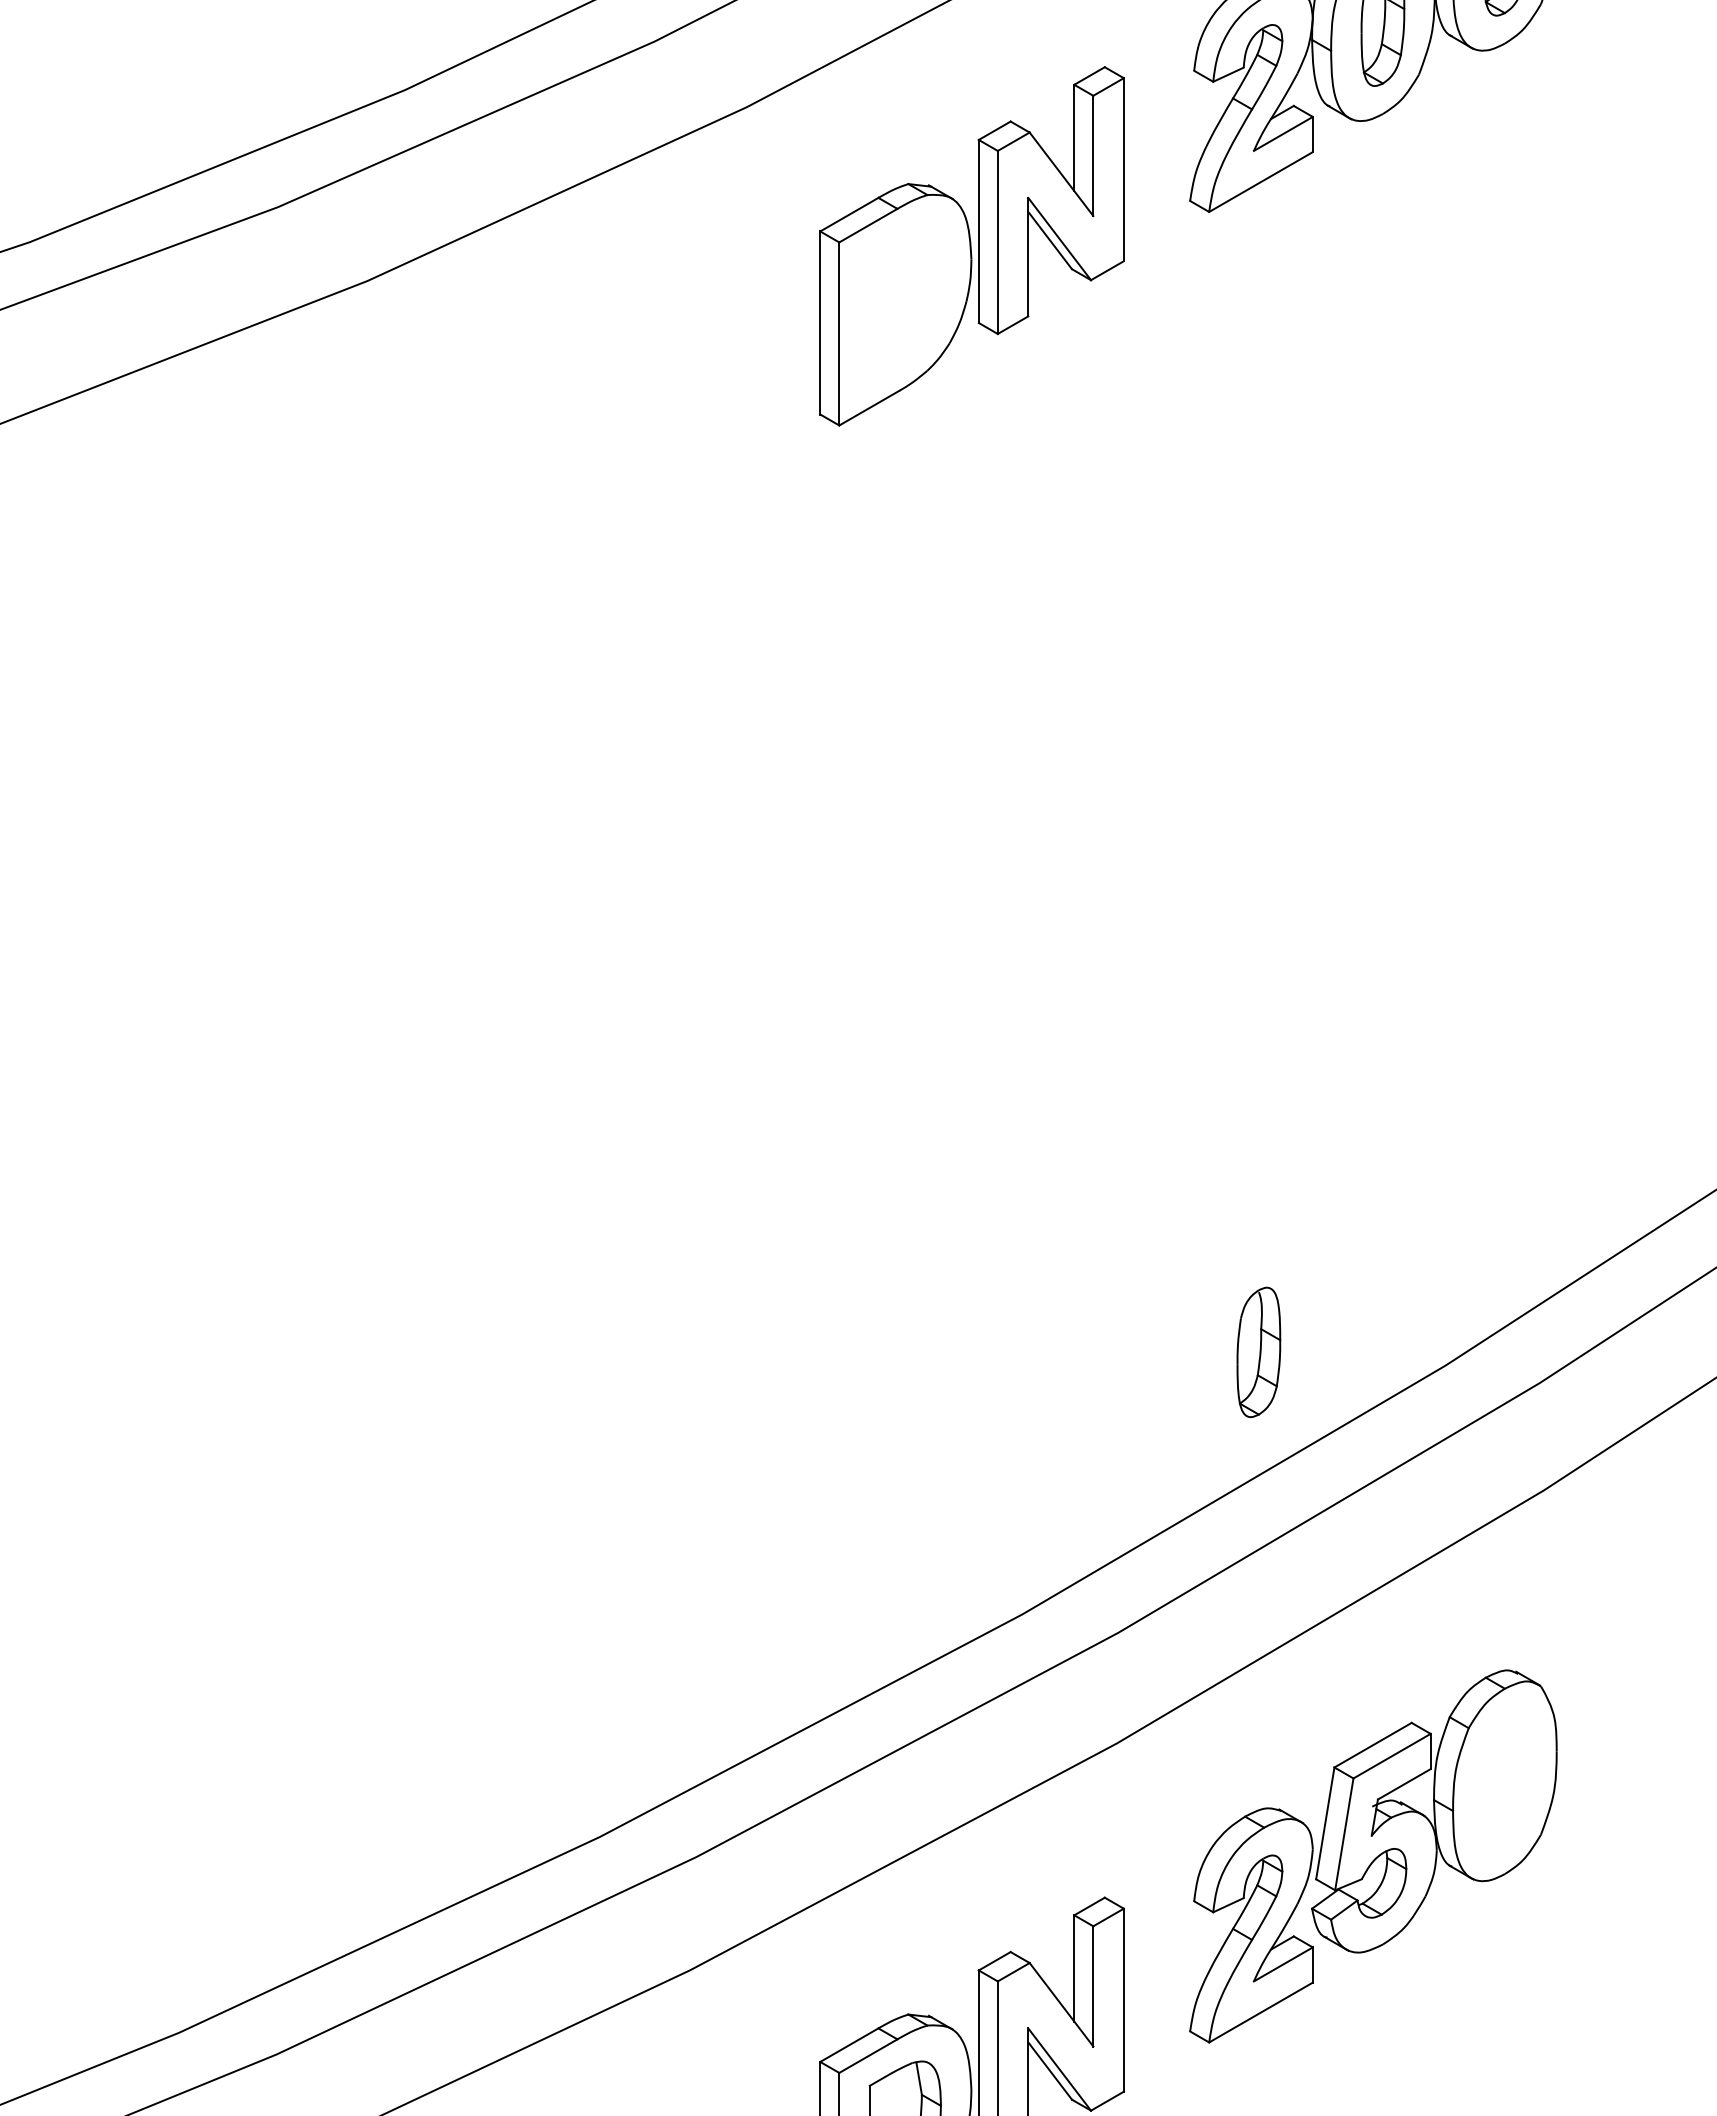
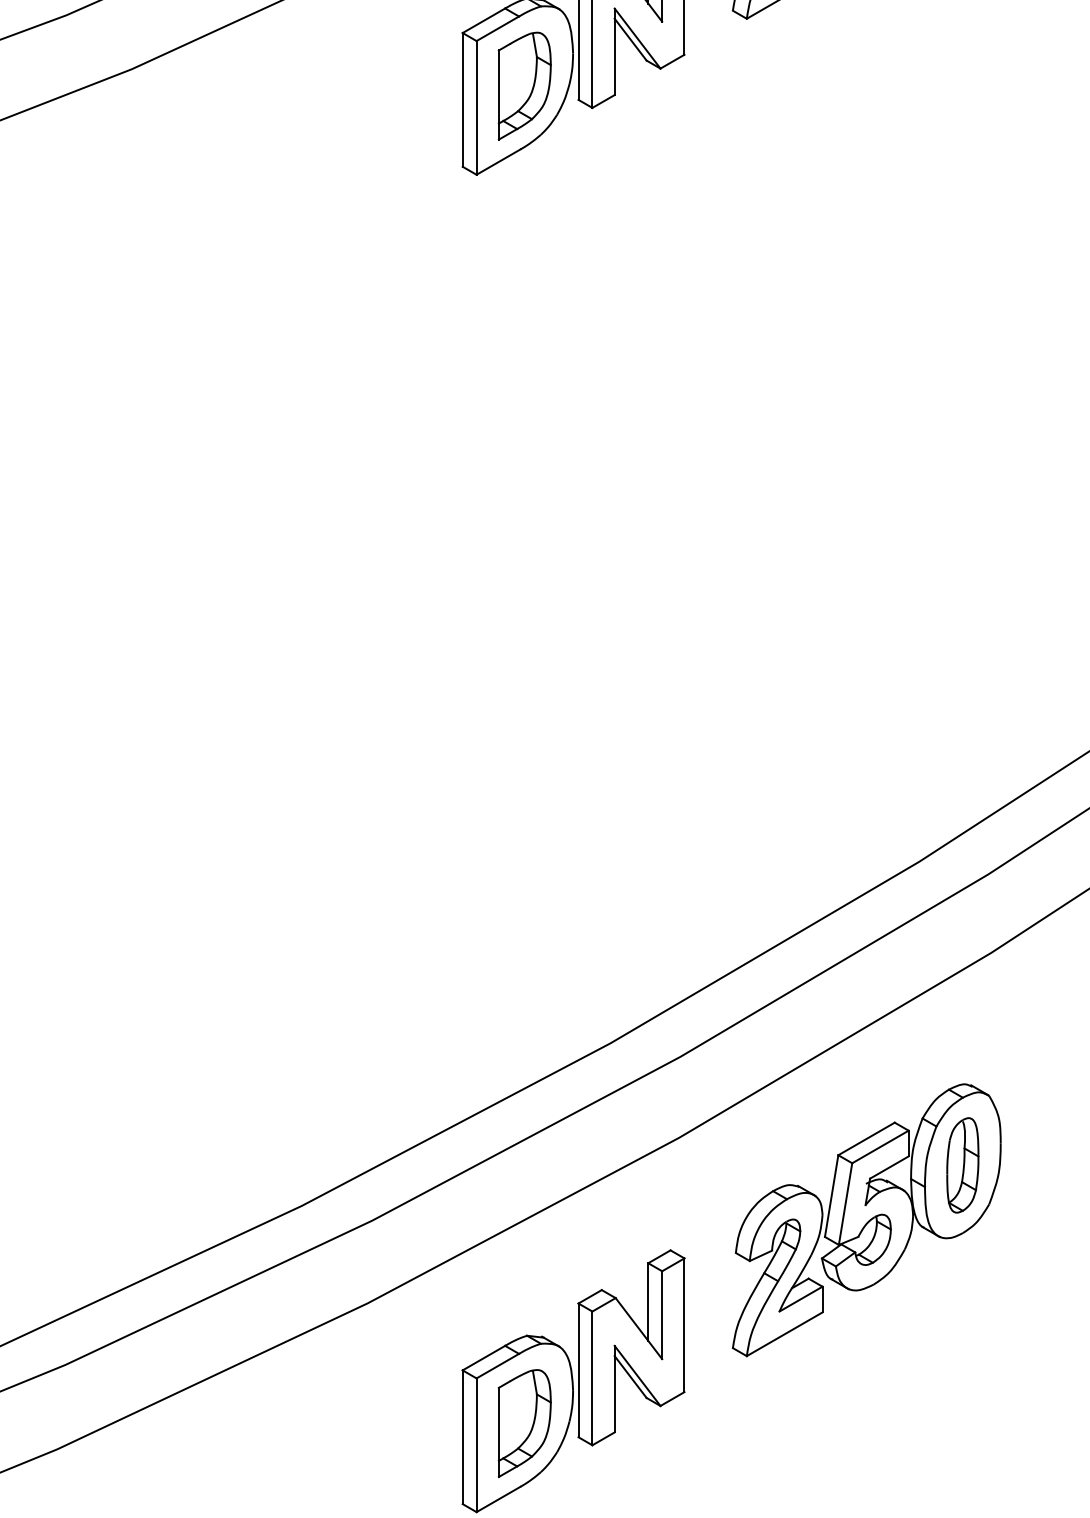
part: (904, 304) -> (524, 86), added
part: (1258, 1352) -> (962, 1165), moved

